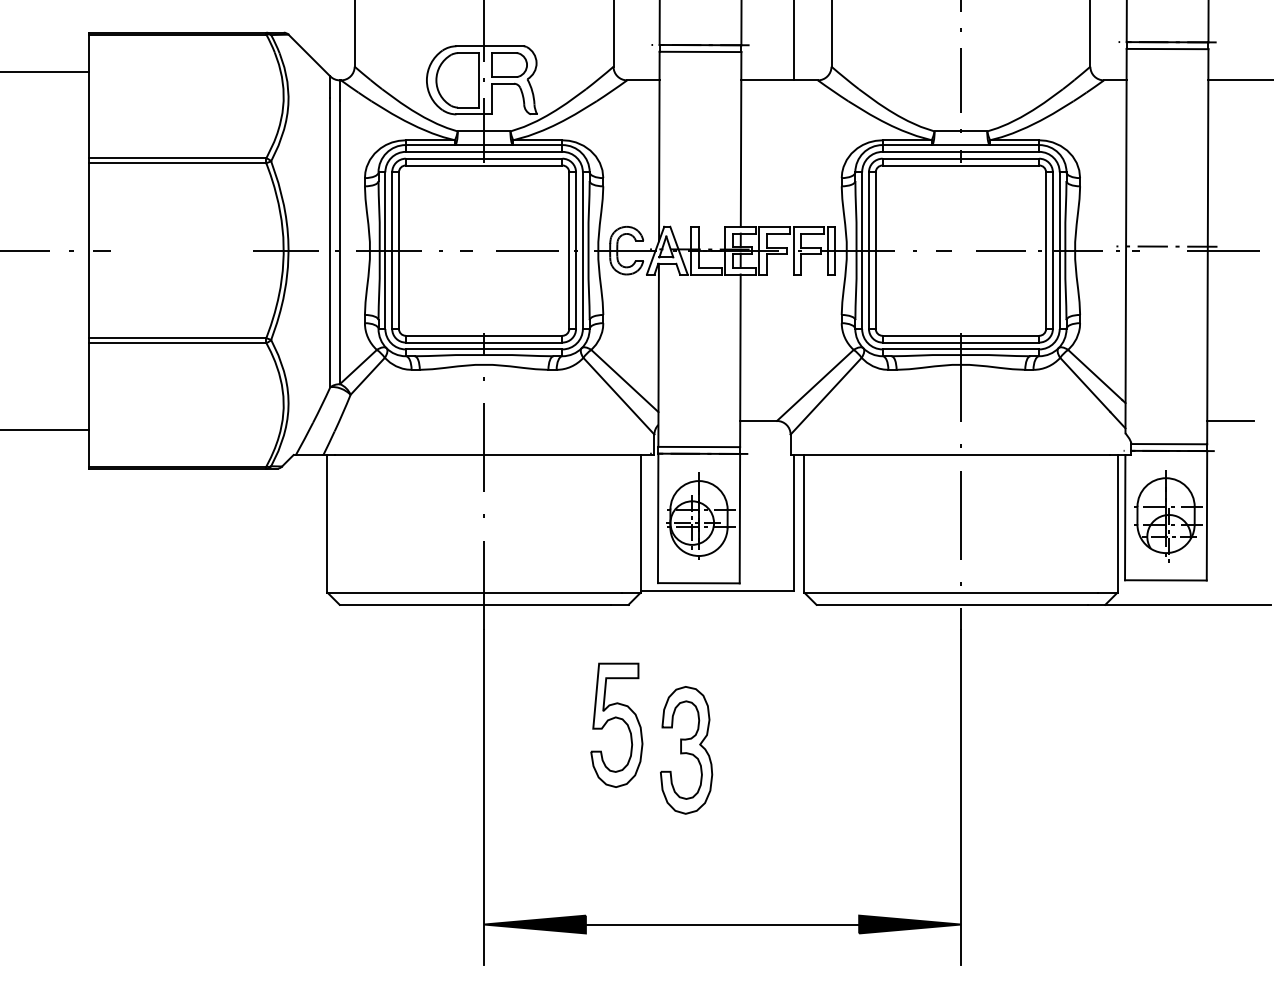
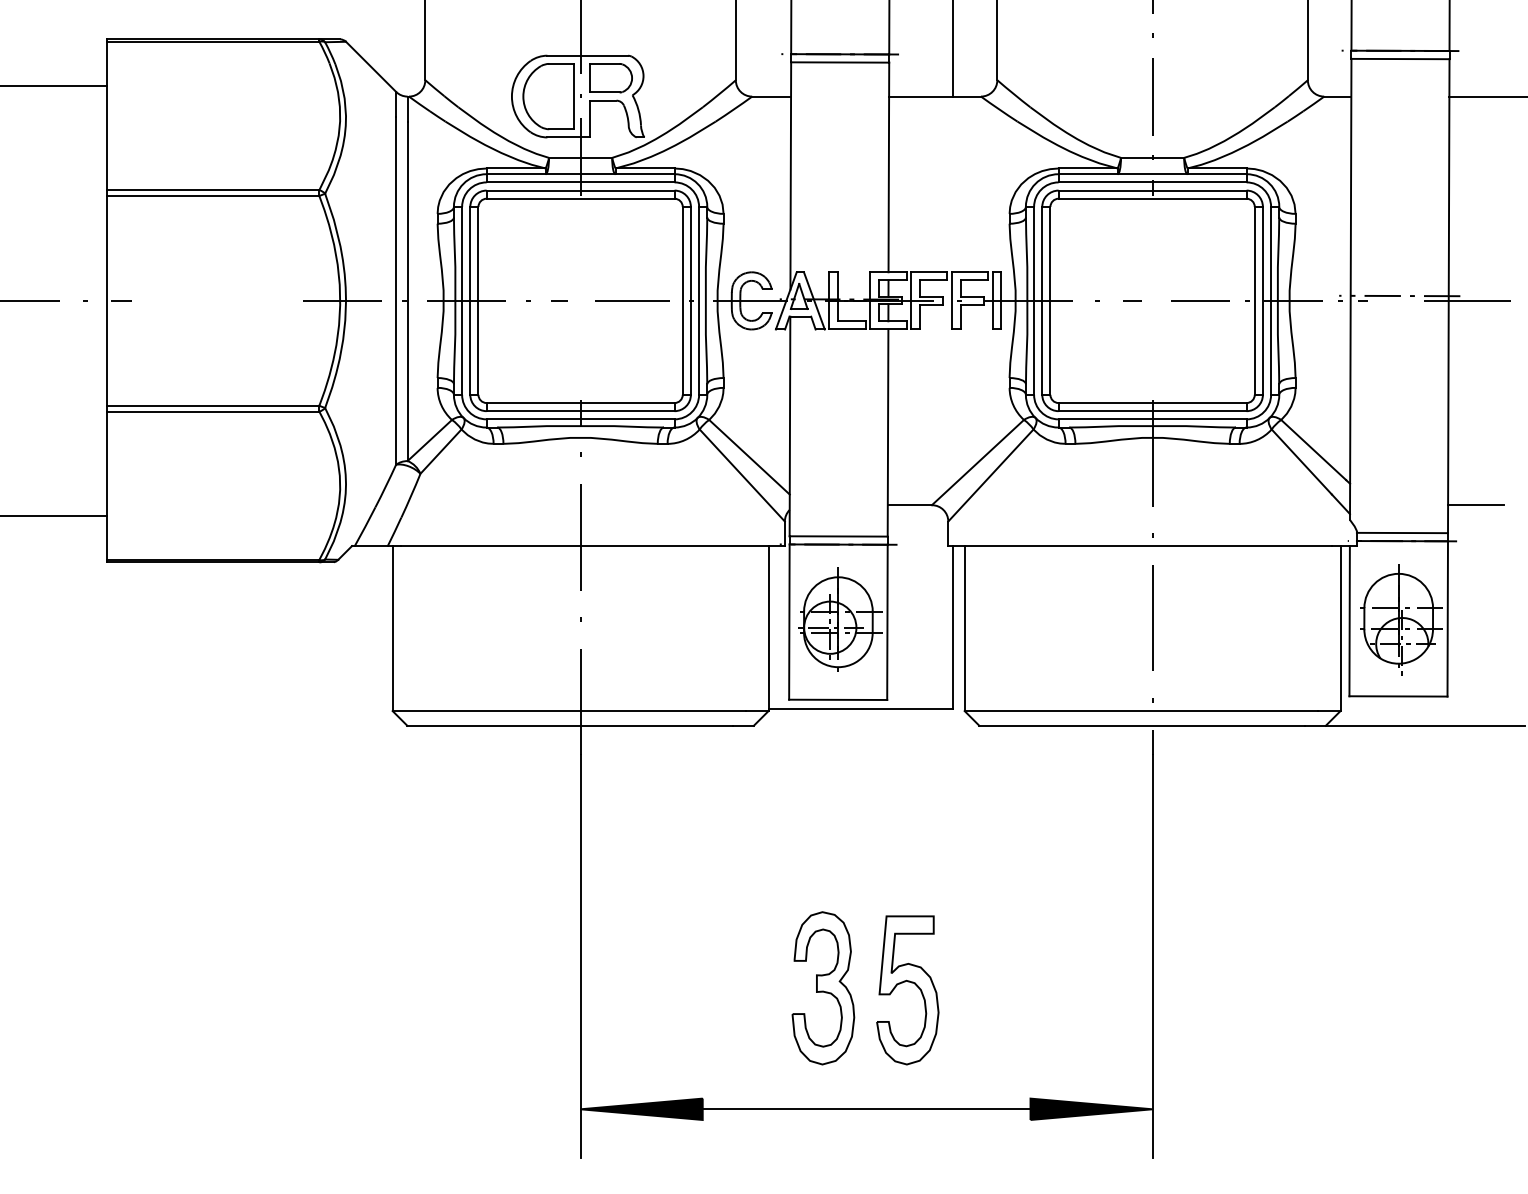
part: (617, 718) -> (908, 982), moved
part: (686, 750) -> (823, 988), moved

